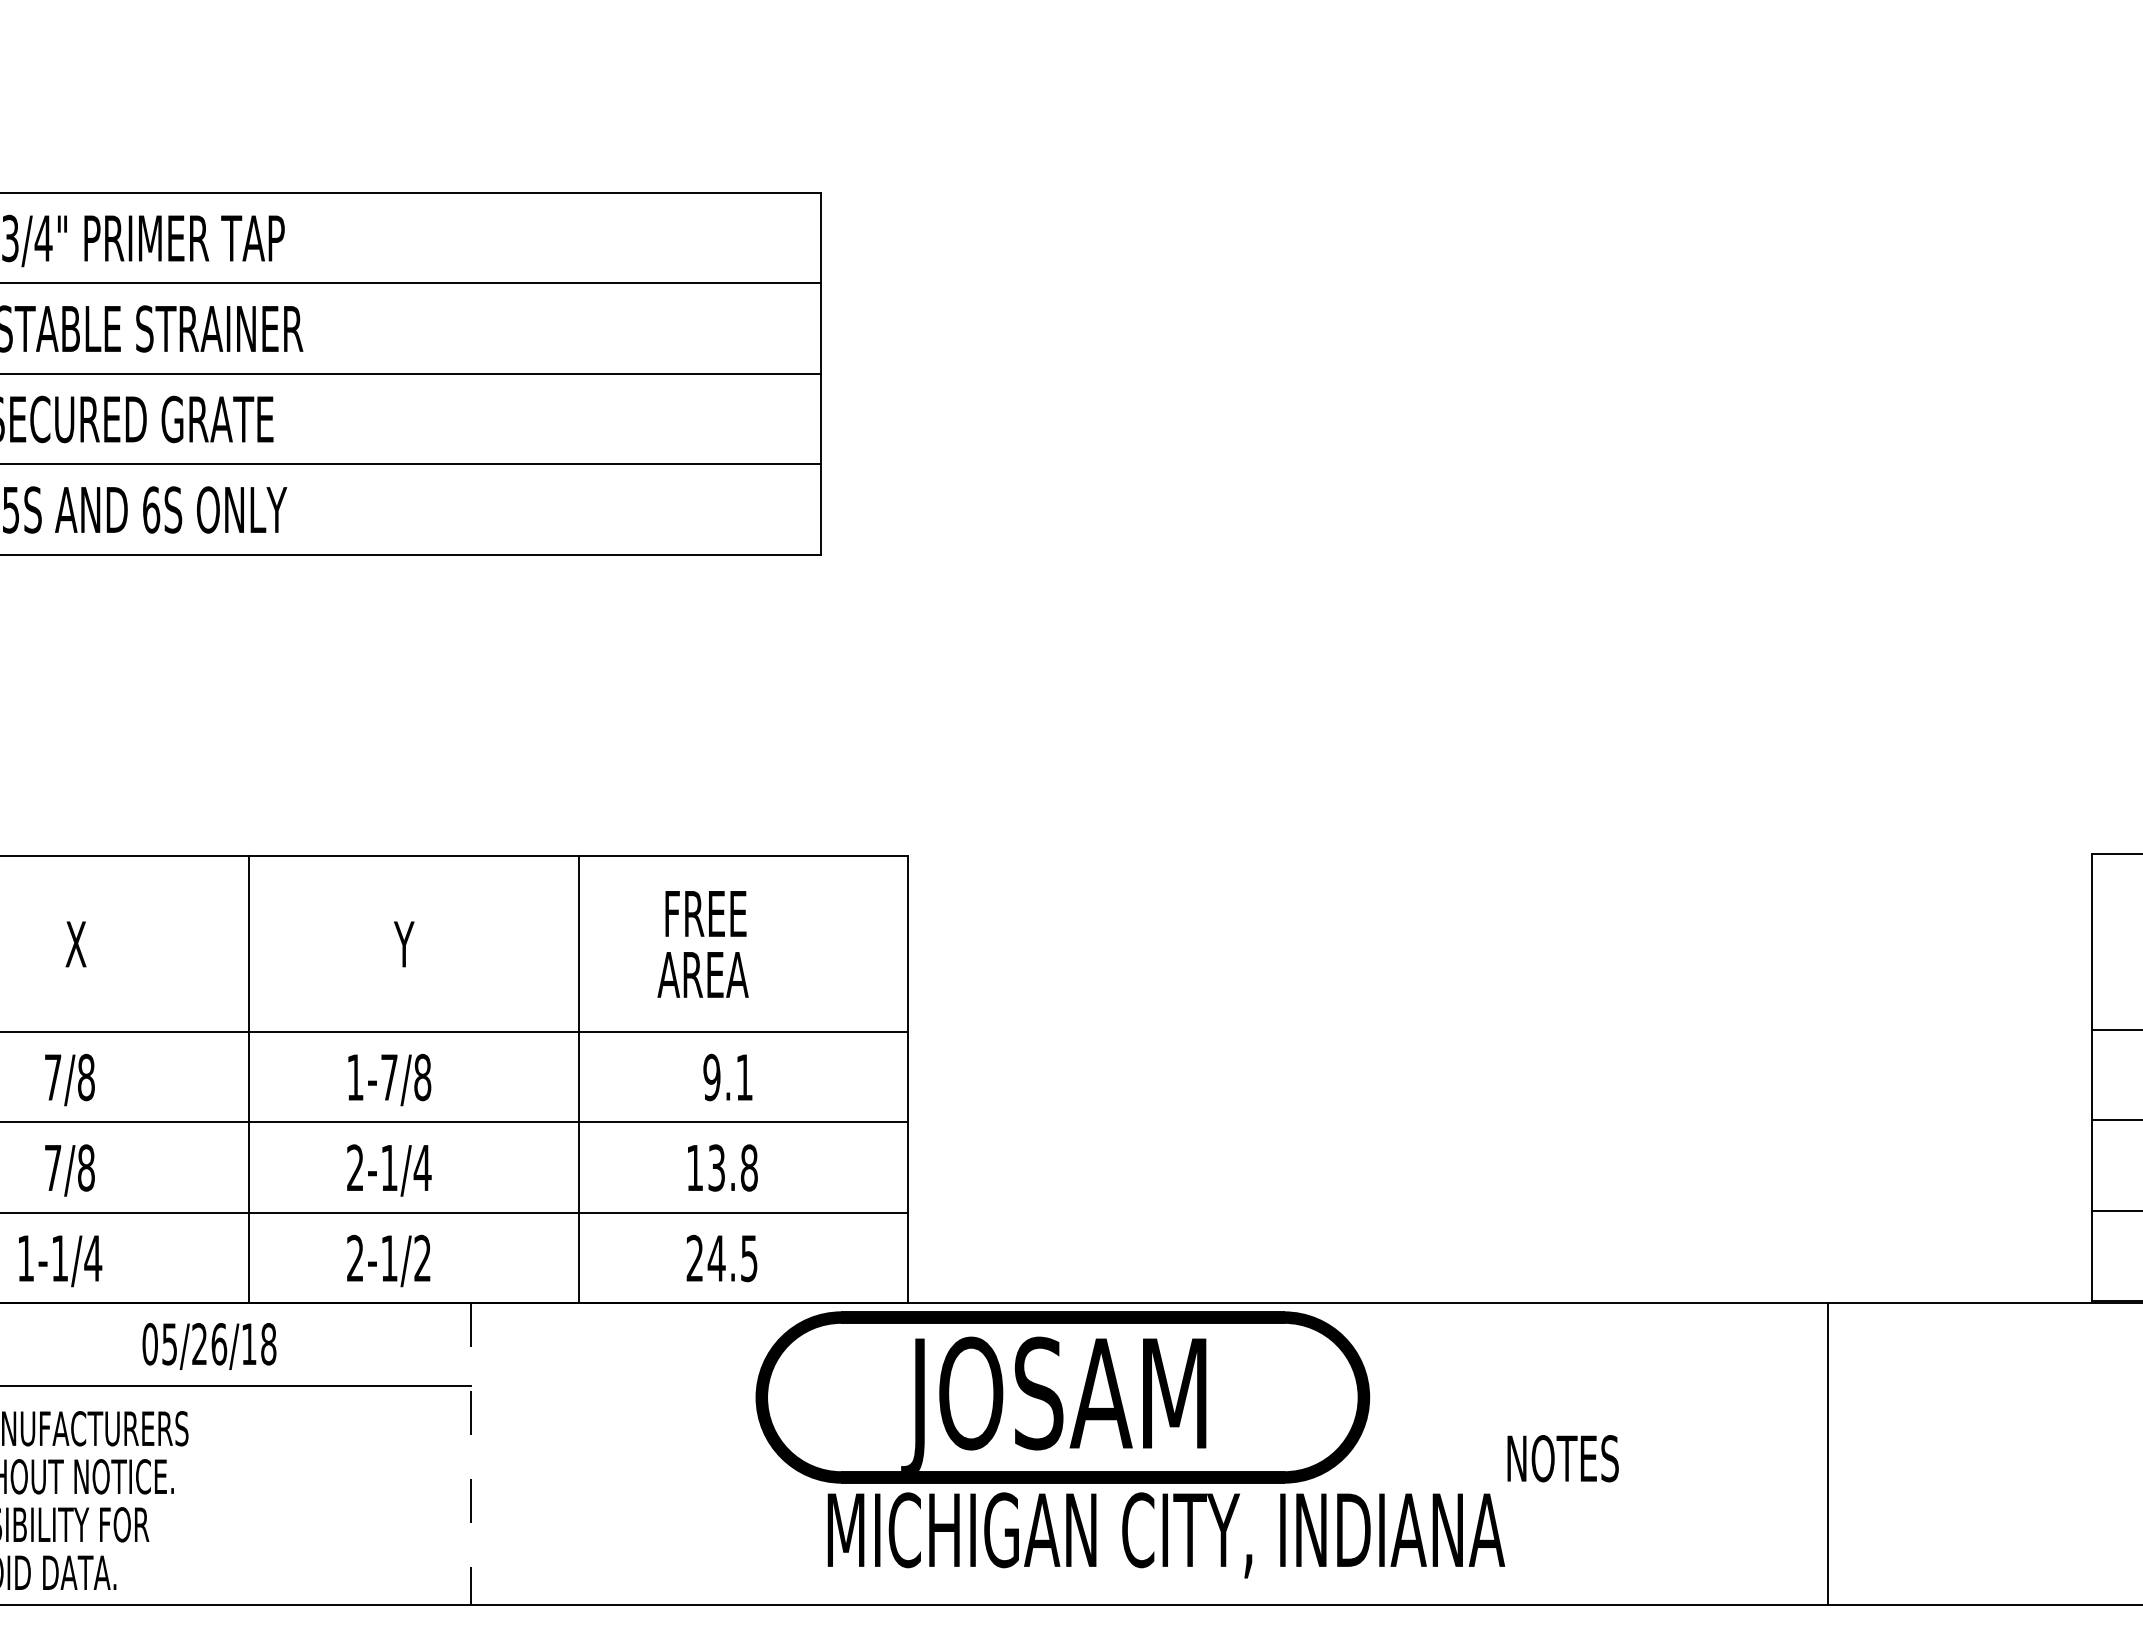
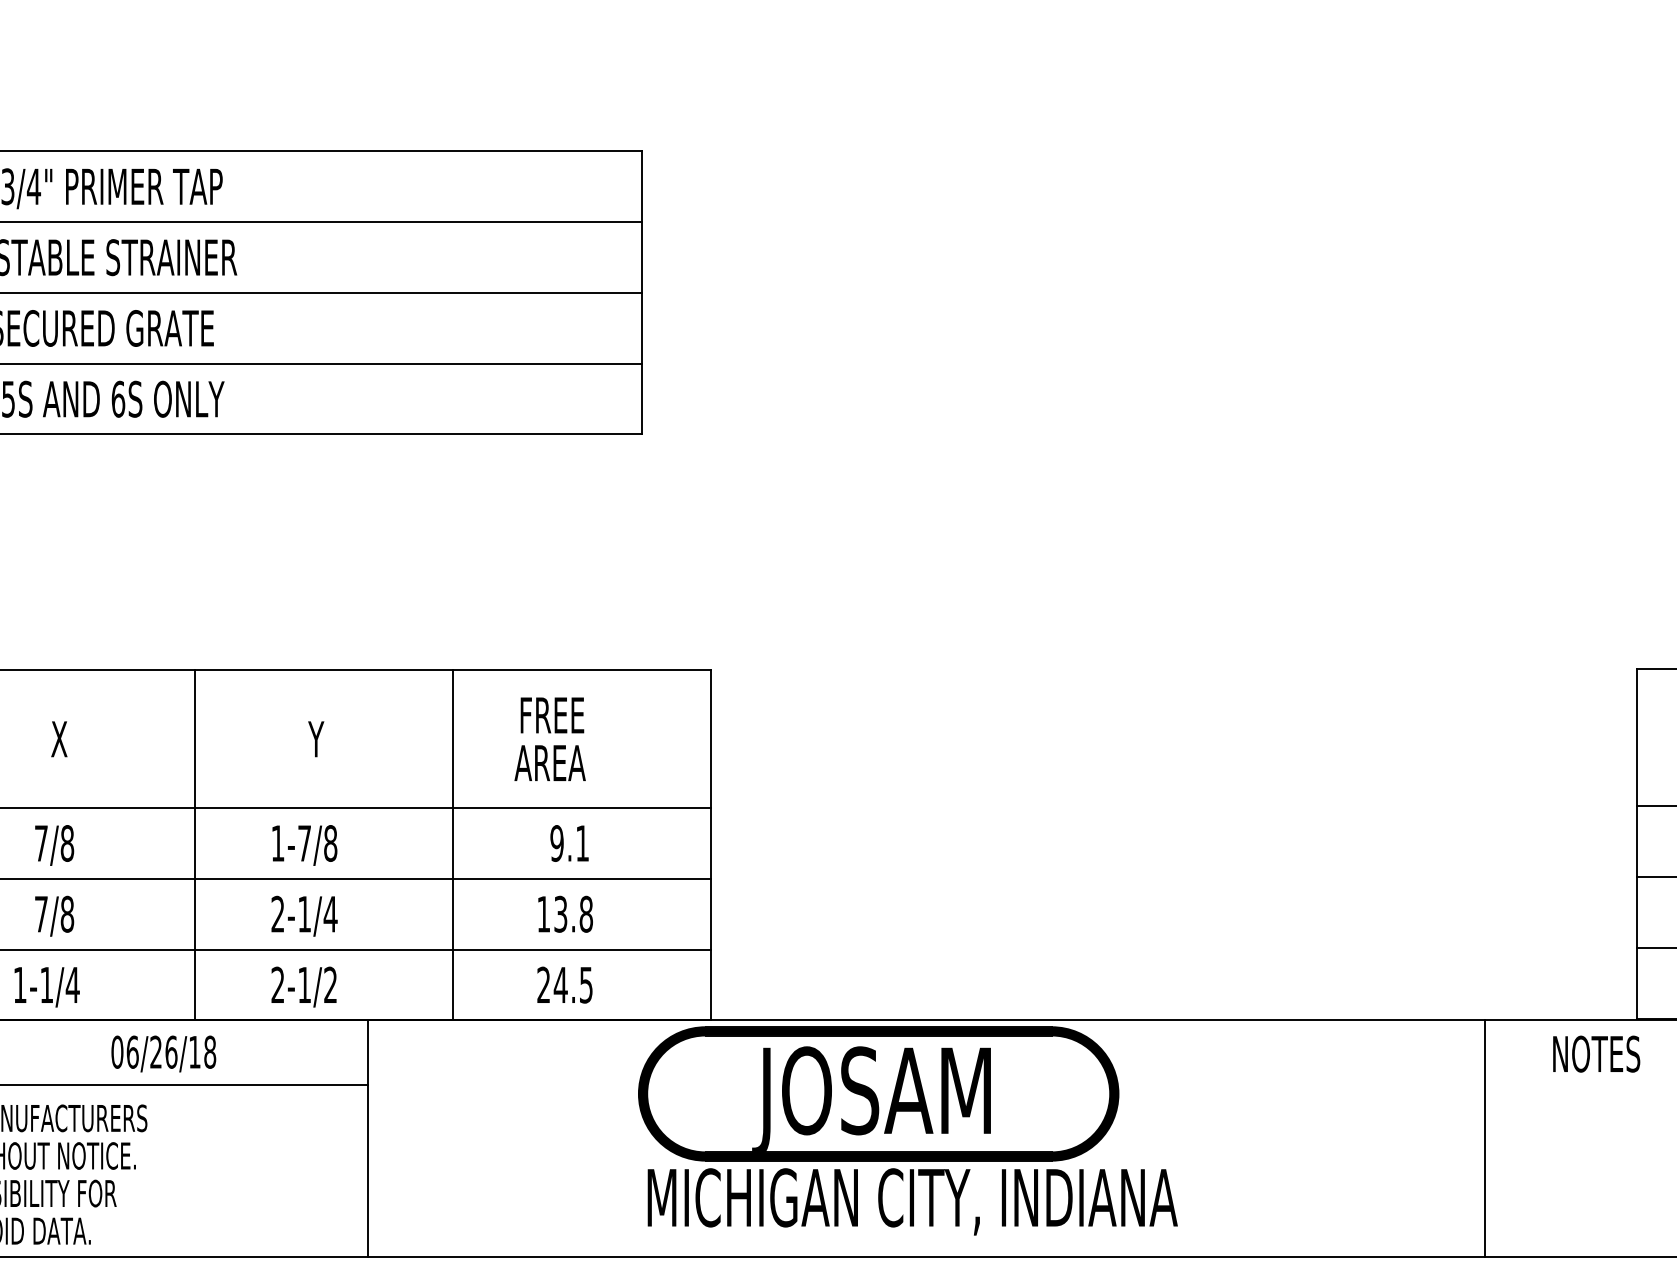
text: (169, 1344) -> (132, 1052), 05/26/18 -> 06/26/18
part: (1062, 1397) -> (878, 1093), moved
line: (470, 1454) -> (368, 1138), dashed -> solid
line: (1828, 1454) -> (1485, 1138), moved
text: (1562, 1458) -> (1596, 1054), moved

